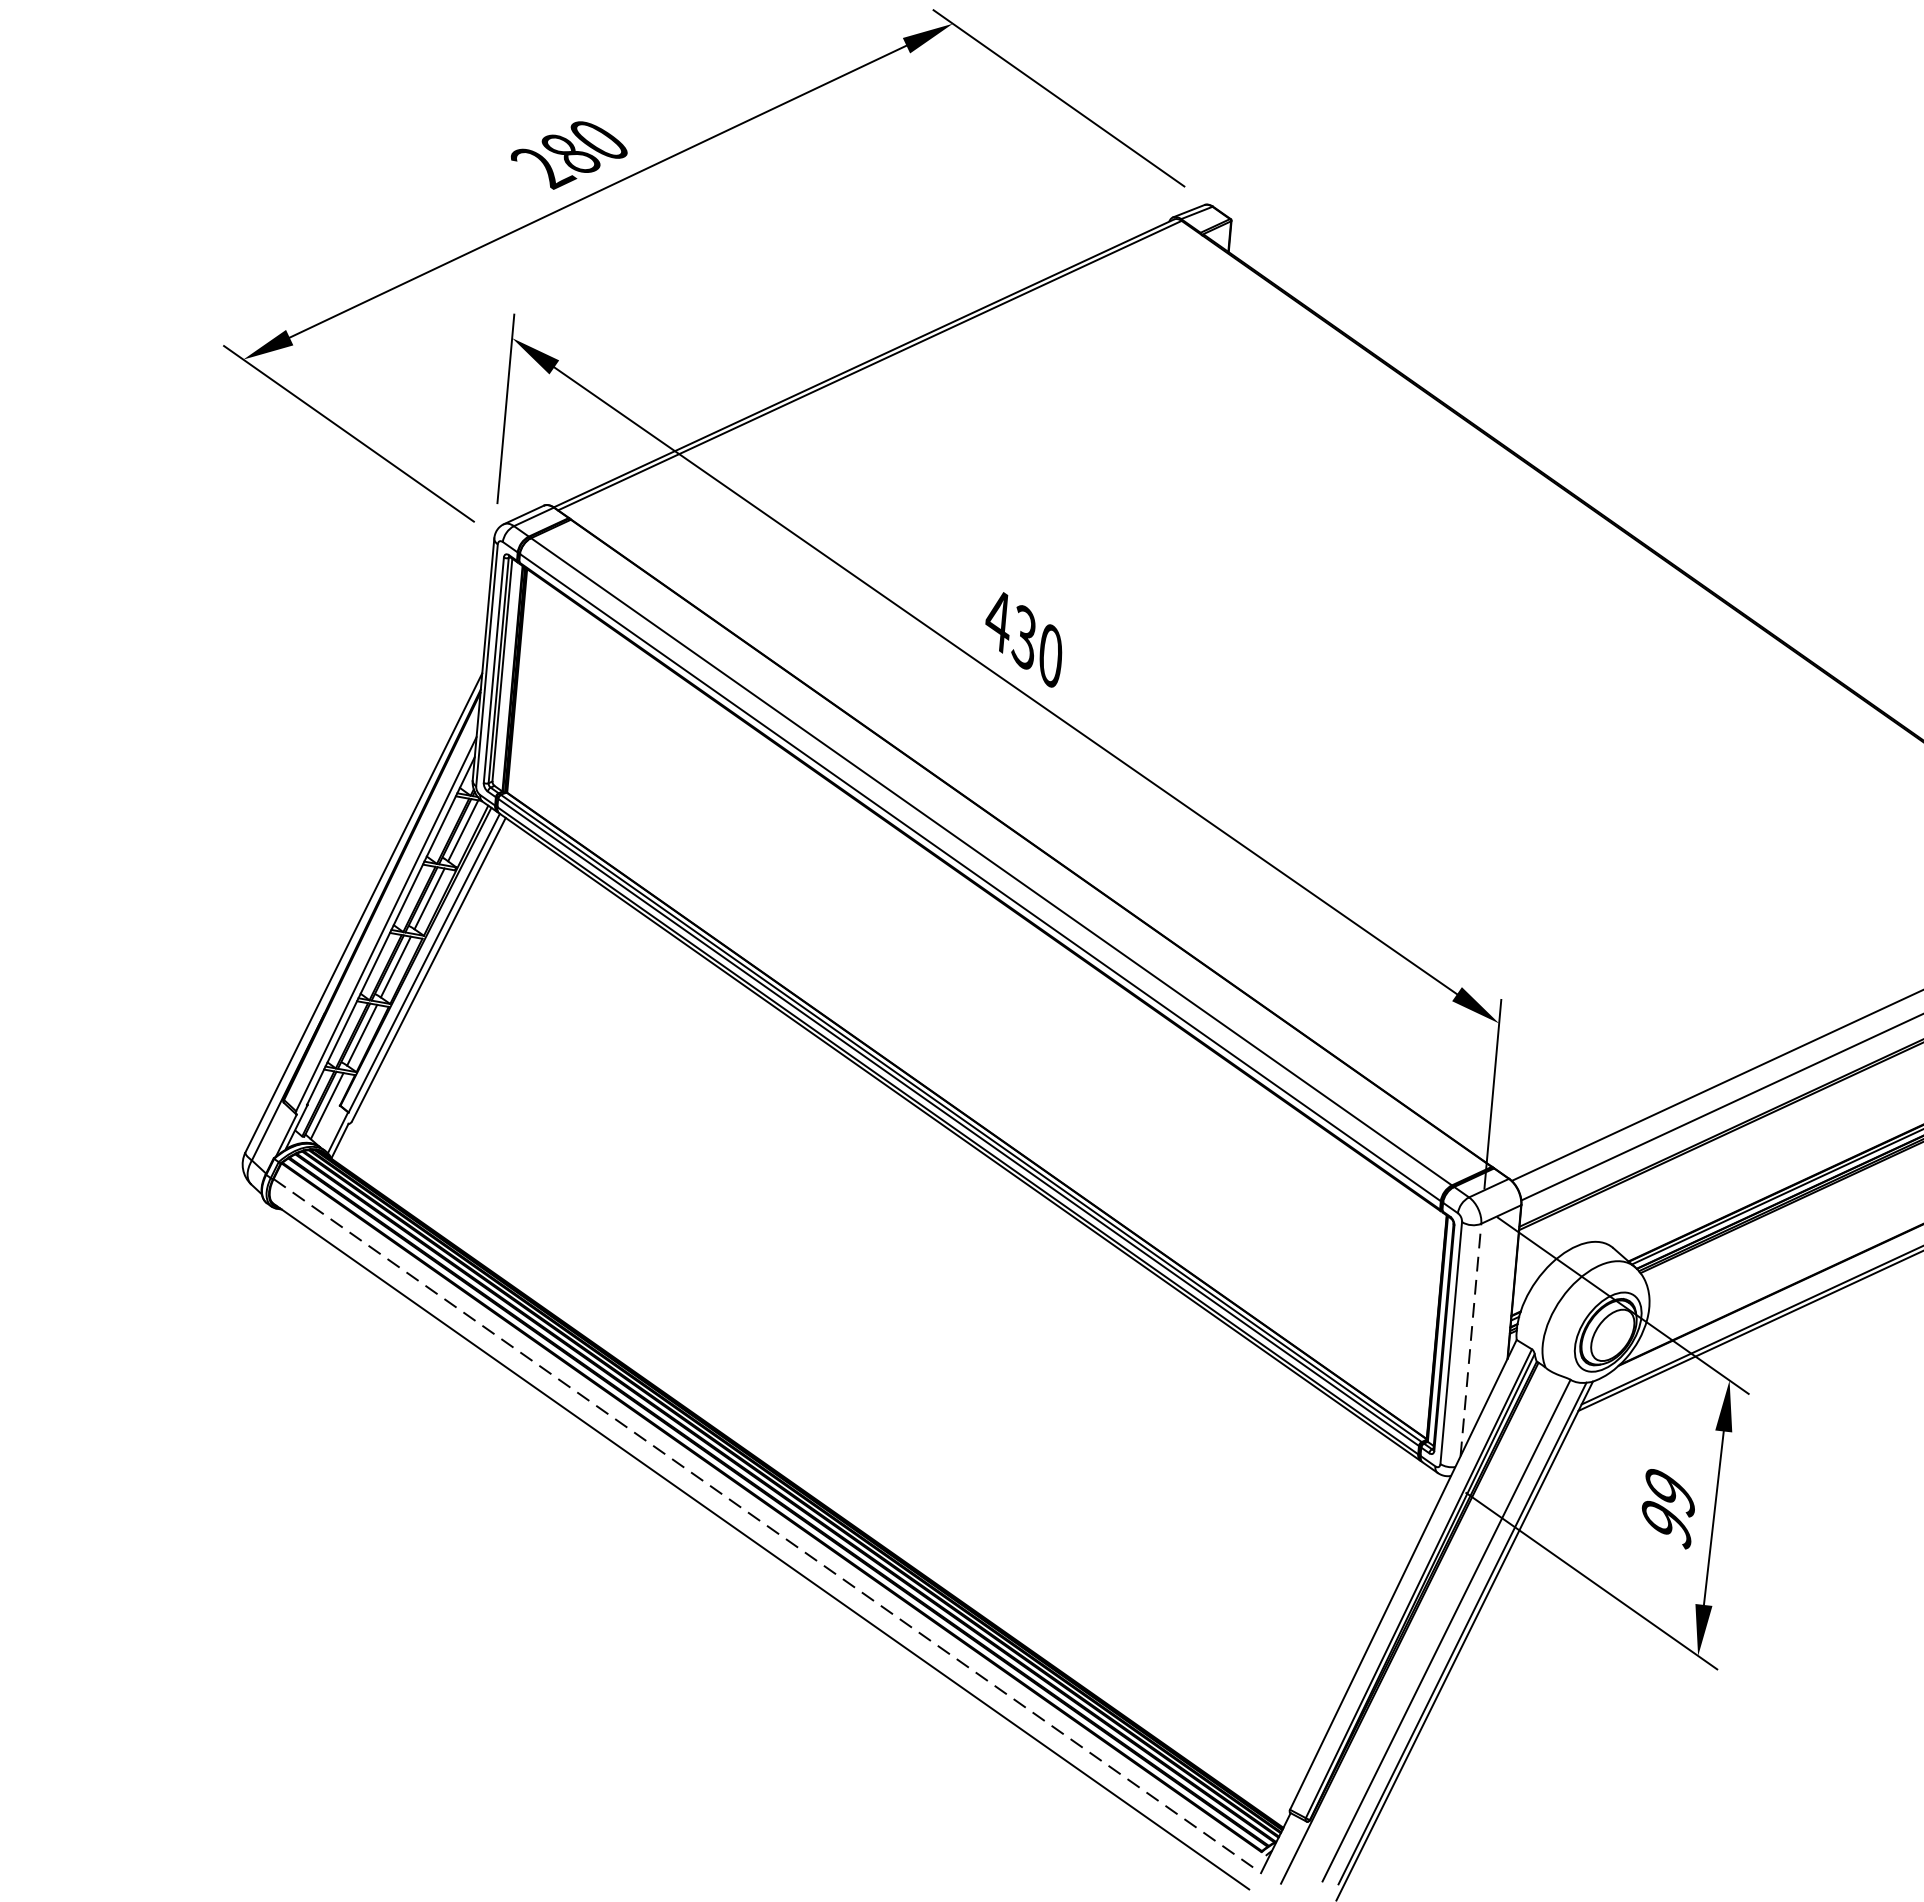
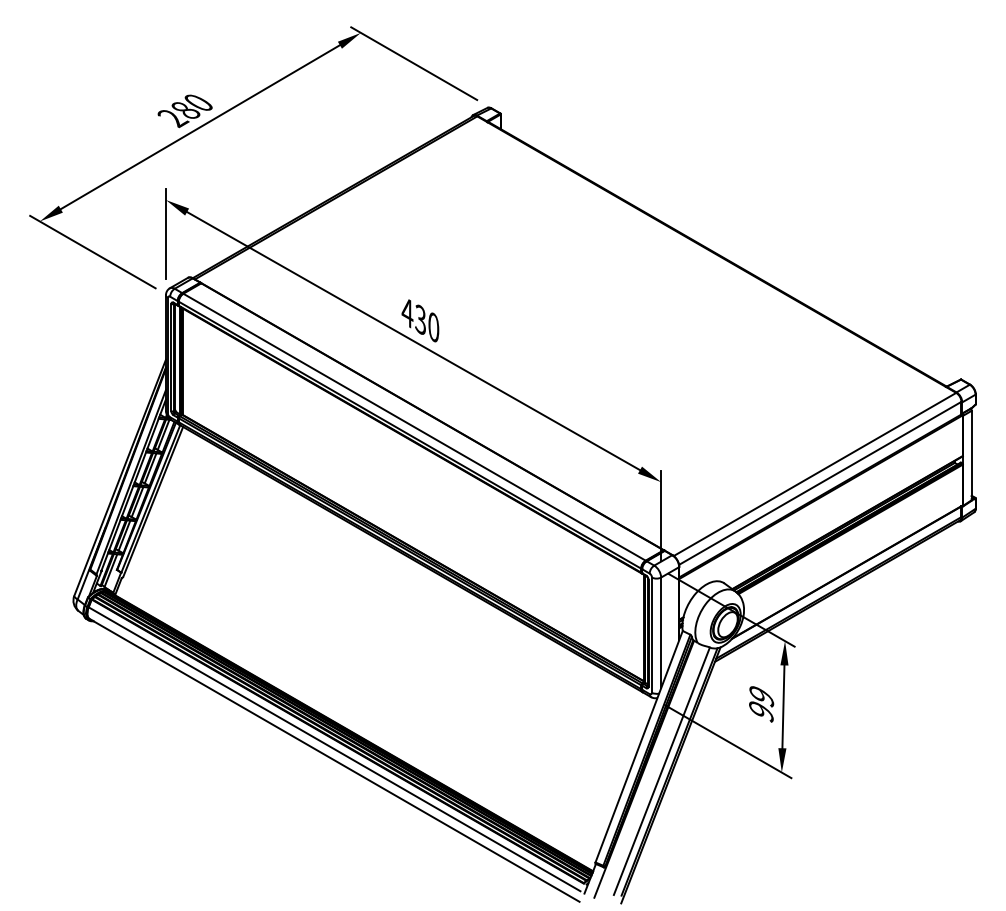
line: (1471, 1339) -> (661, 632), dashed -> solid
line: (763, 1523) -> (334, 749), dashed -> solid

